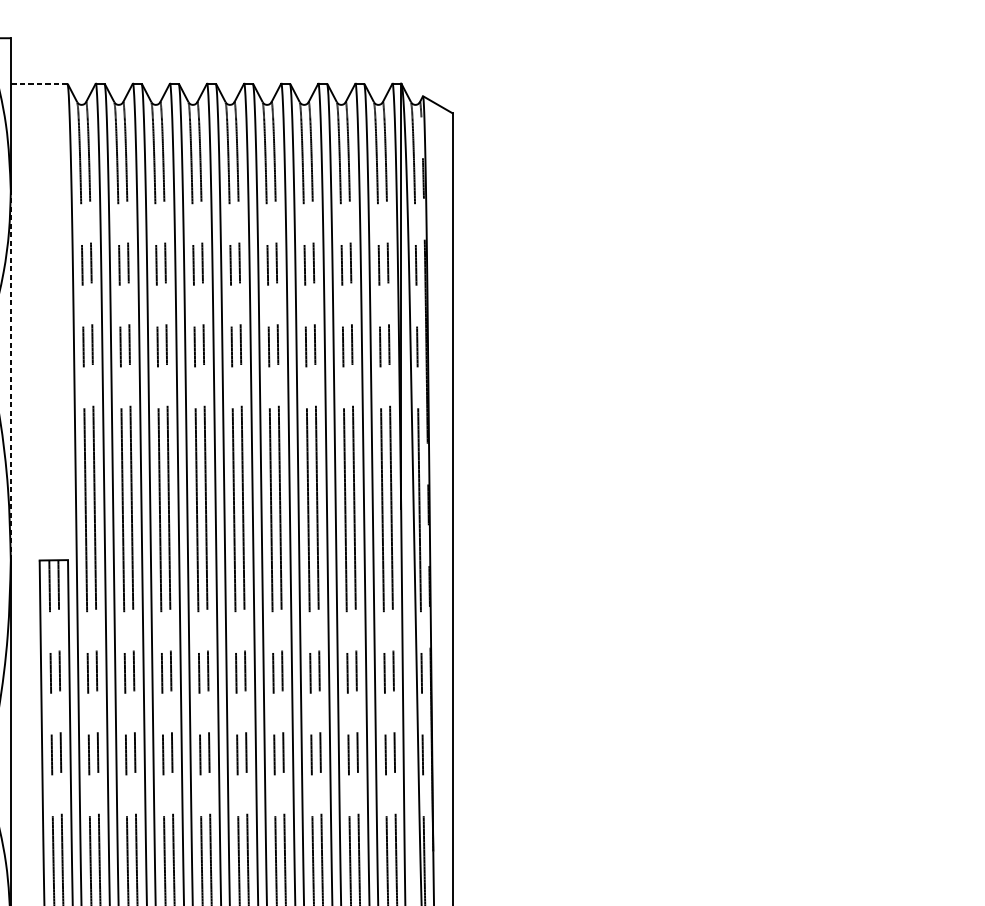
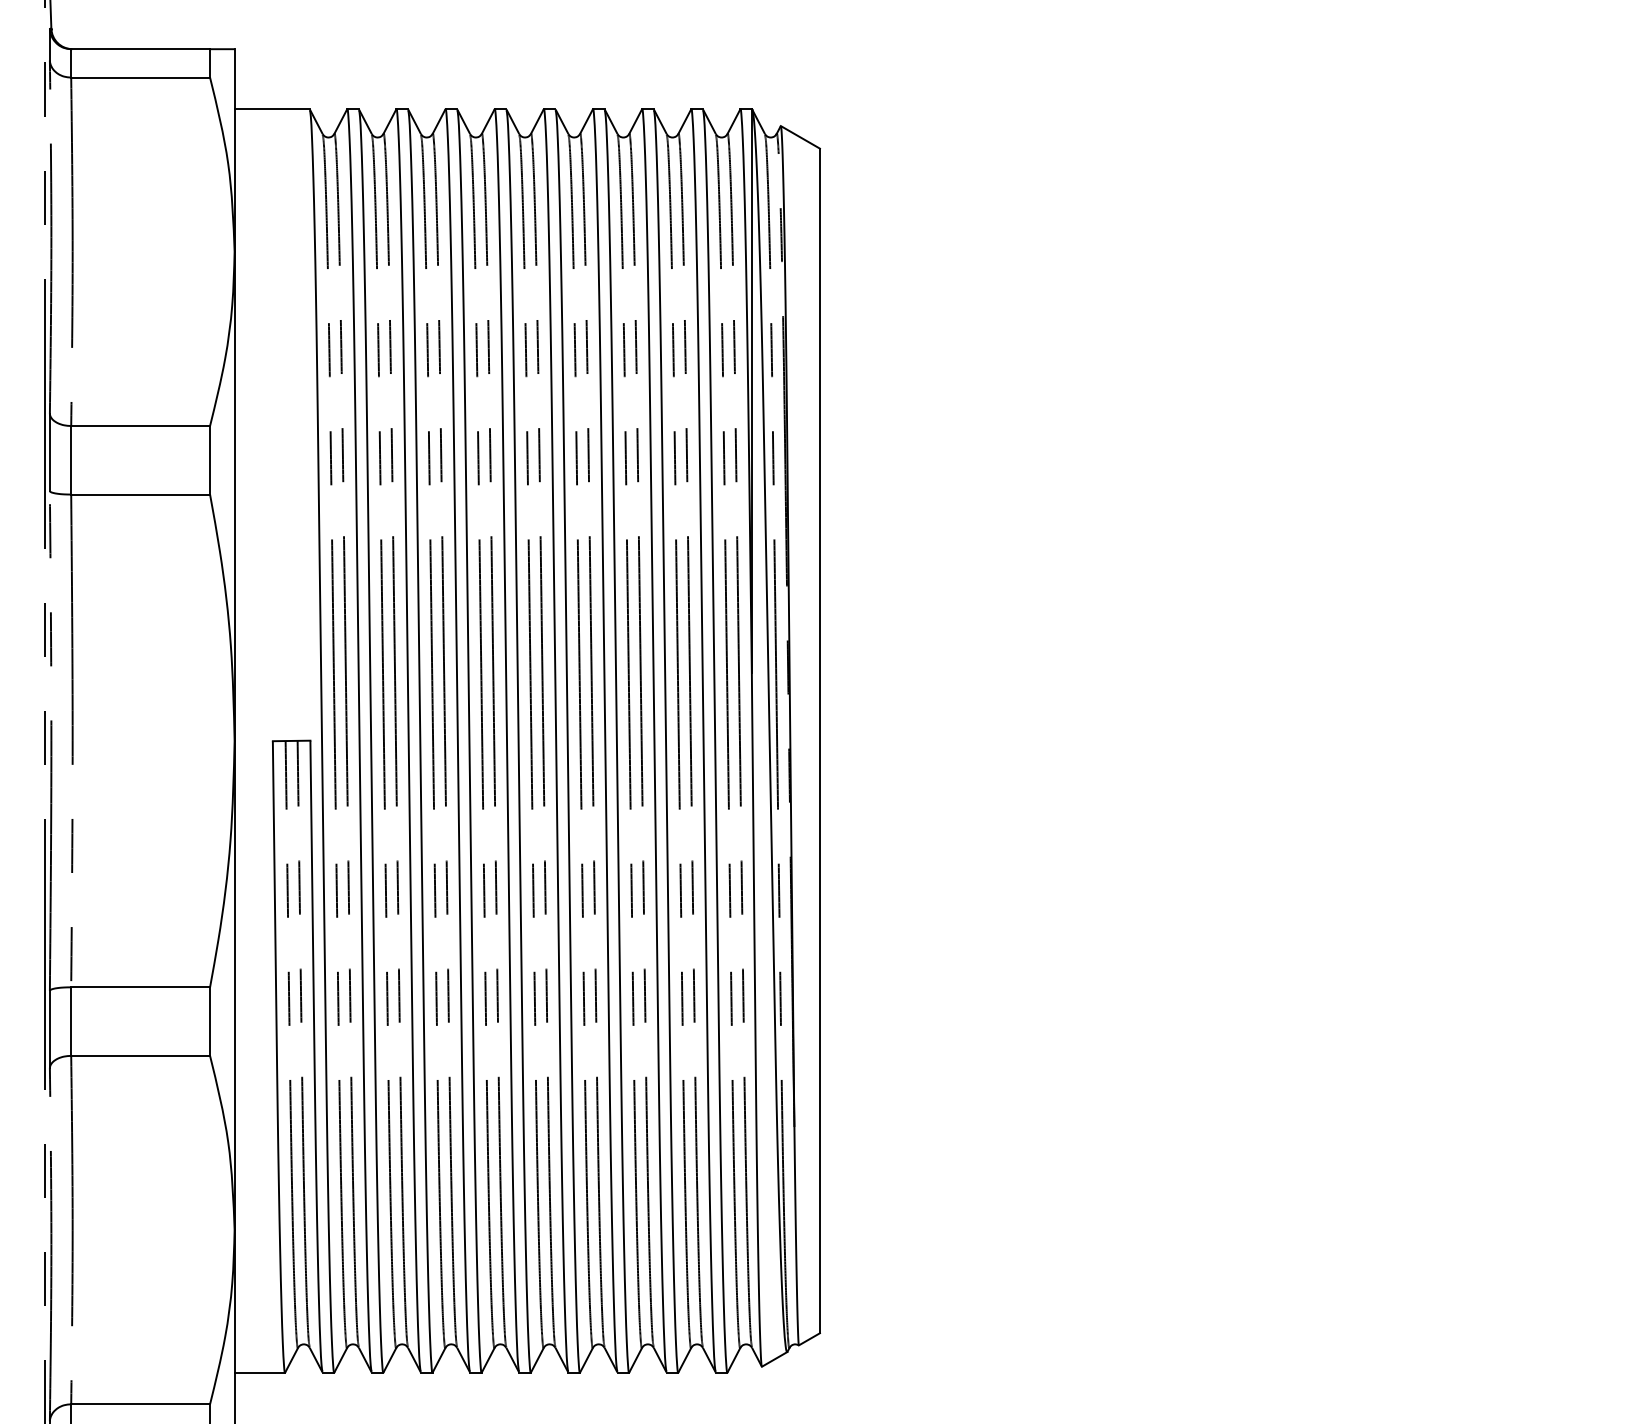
line: (39, 83) -> (272, 109), dashed -> solid
line: (10, 375) -> (234, 496), dashed -> solid

